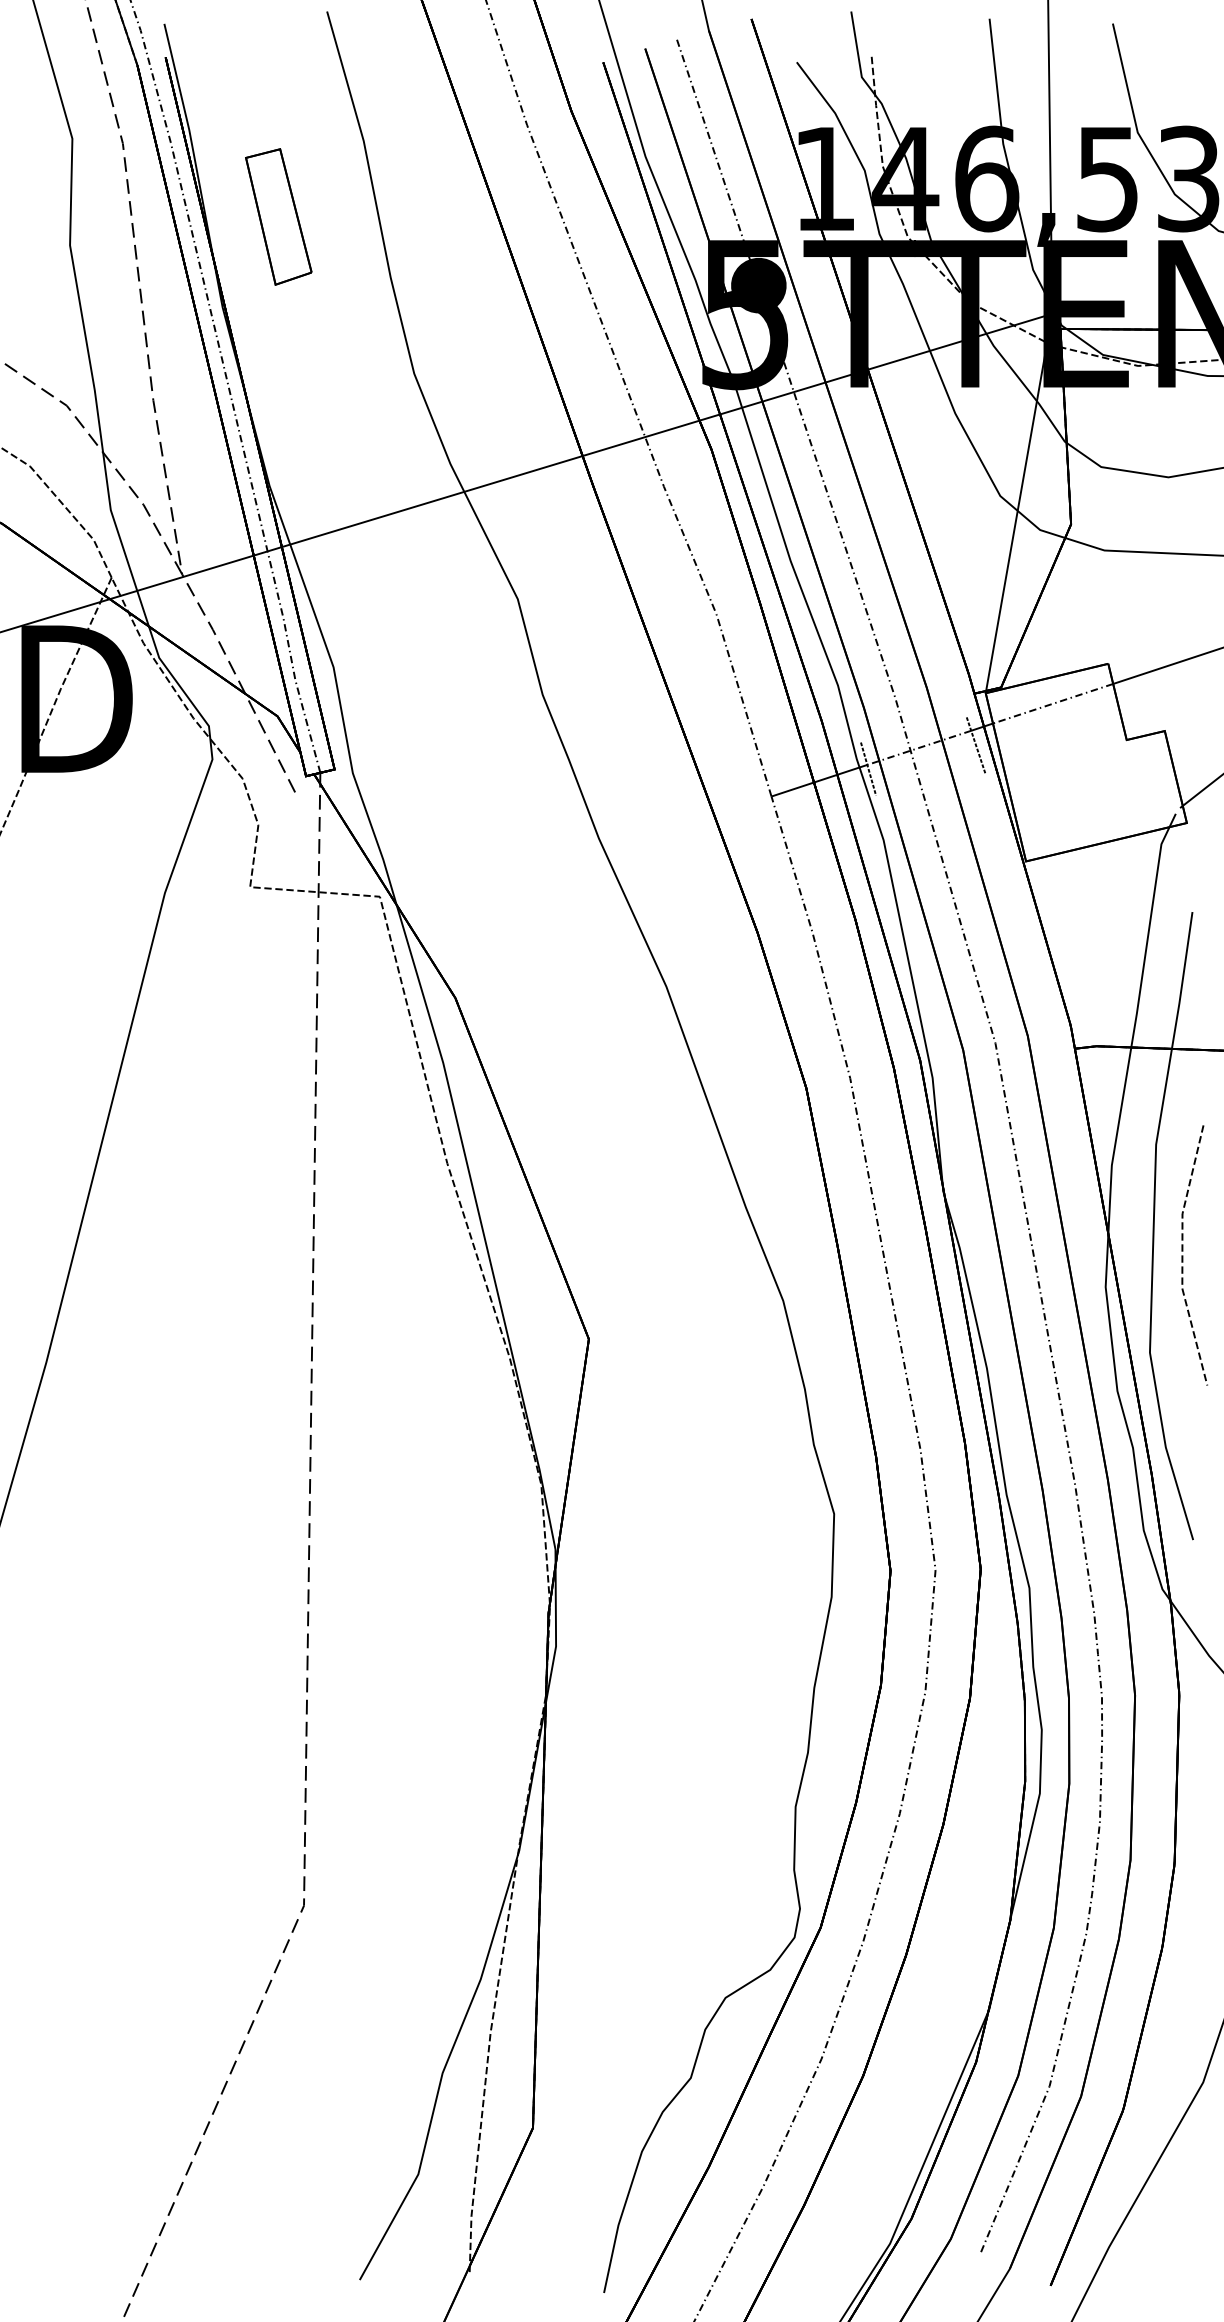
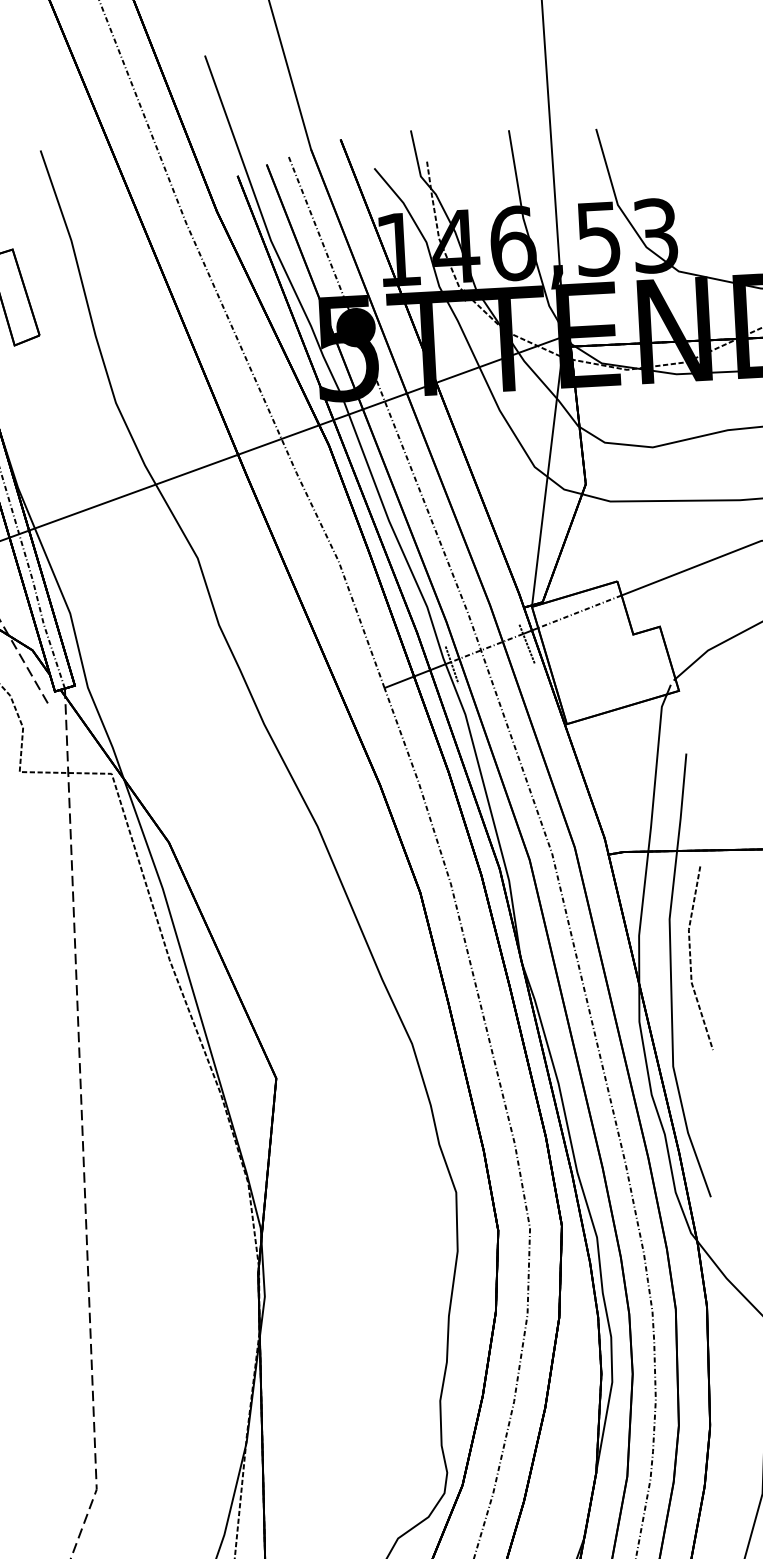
line: (1183, 1255) -> (691, 959), moved

